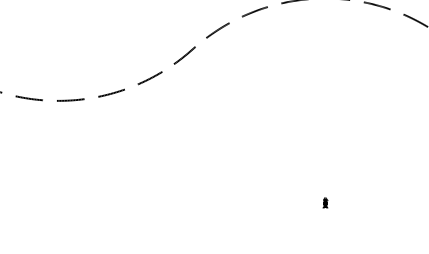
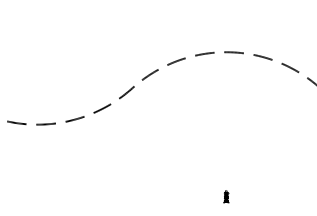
part: (325, 202) -> (226, 196), size x1.67

